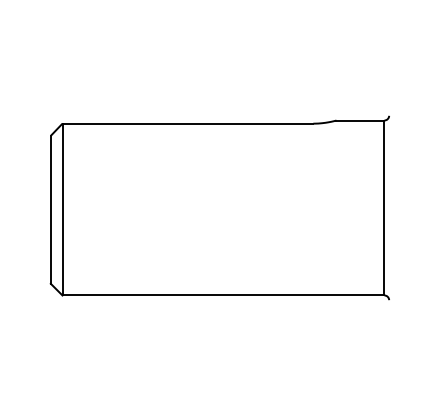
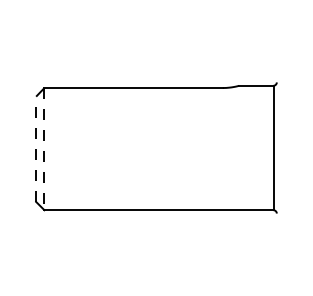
line: (51, 210) -> (36, 149), solid -> dashed
line: (62, 210) -> (44, 149), solid -> dashed

